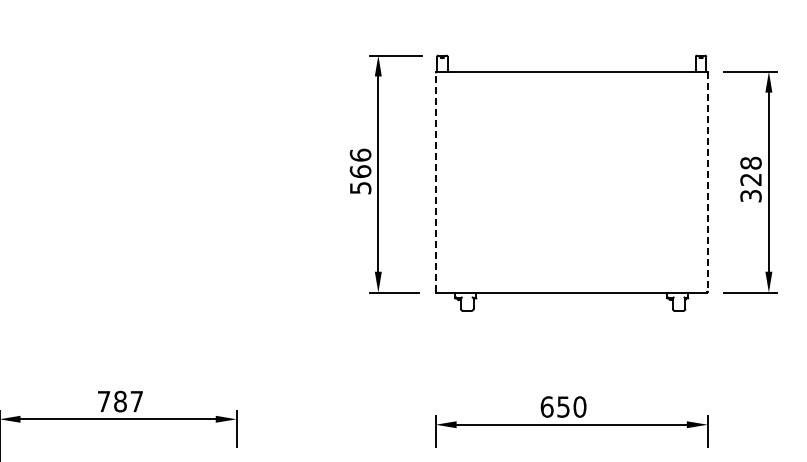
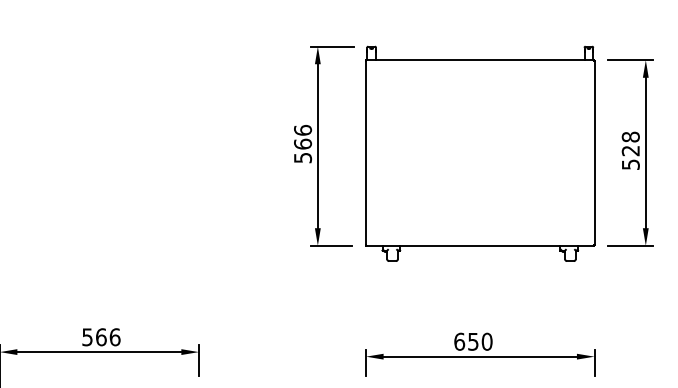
line: (435, 182) -> (365, 153), dashed -> solid
line: (707, 182) -> (594, 153), dashed -> solid
text: (750, 195) -> (630, 164), 328 -> 528
text: (120, 401) -> (101, 337), 787 -> 566

